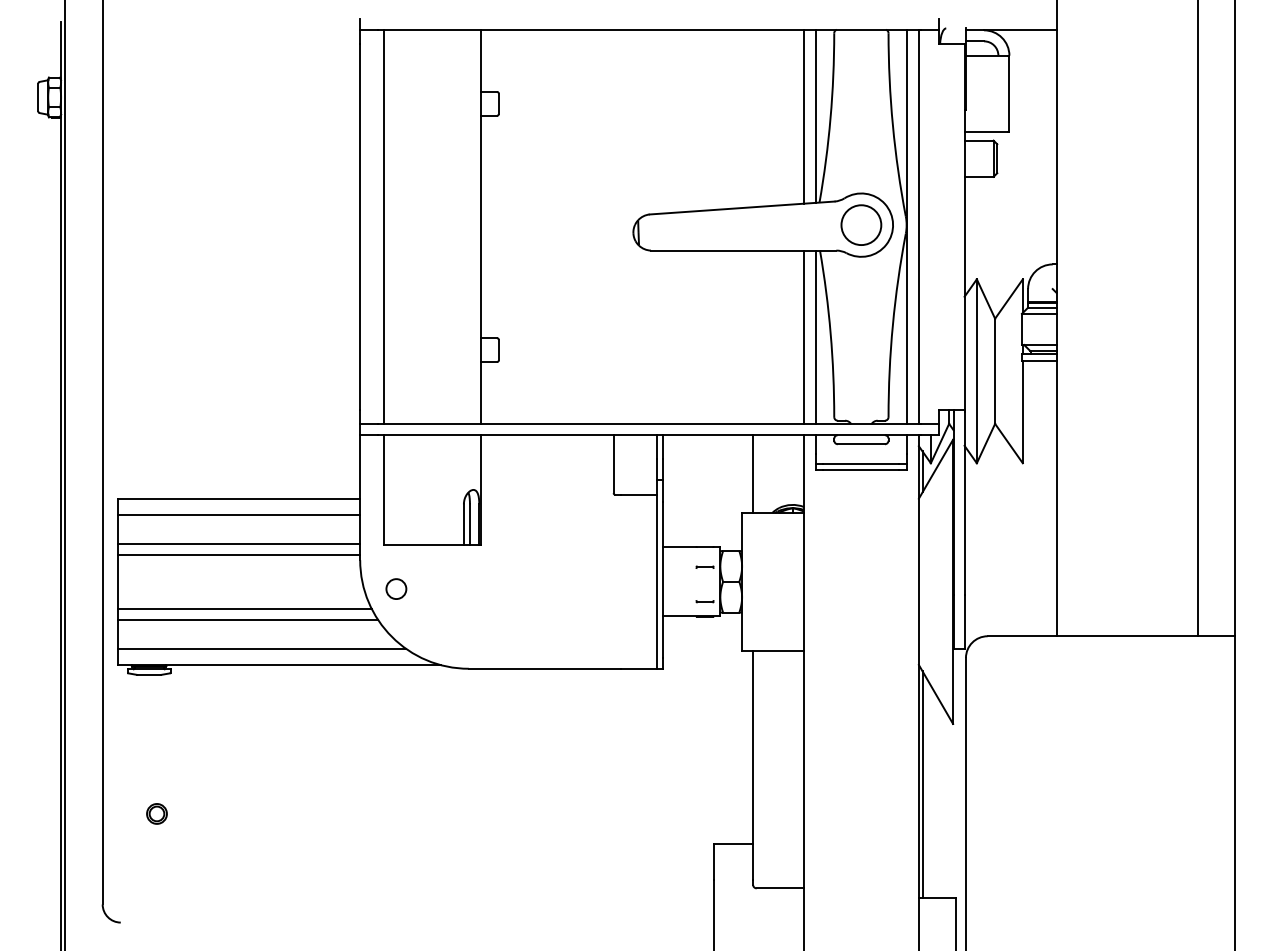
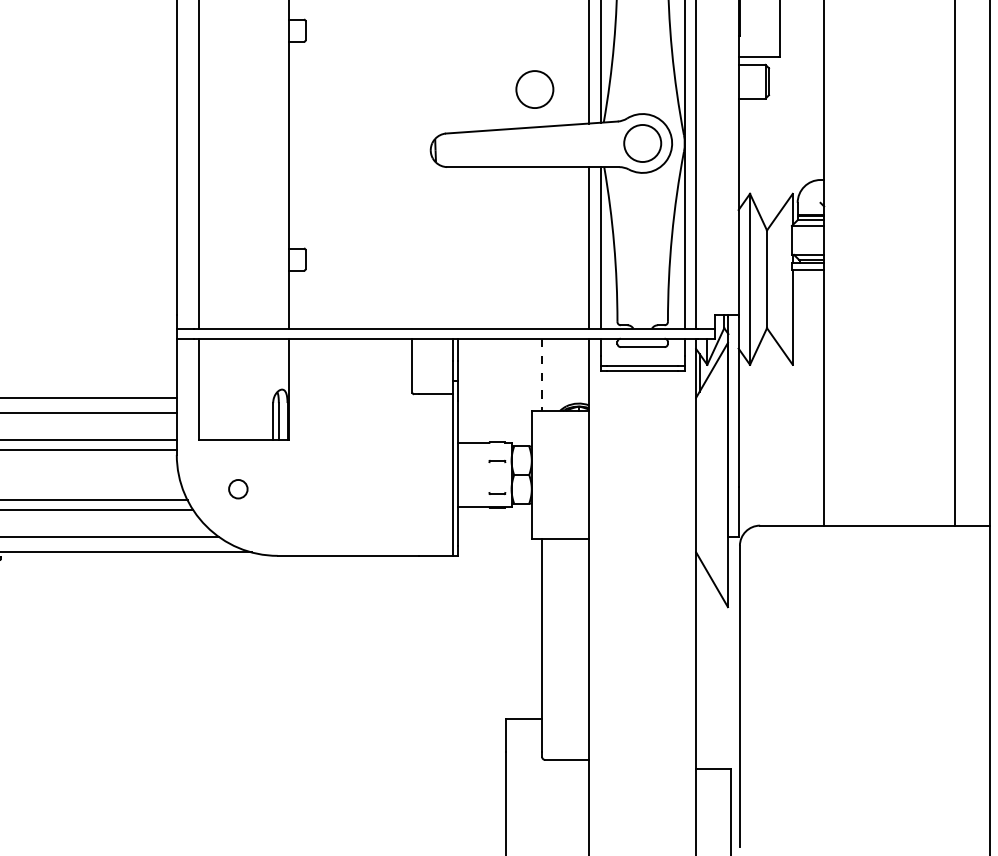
circle: (745, 166) -> (534, 88), added
line: (753, 474) -> (542, 375), solid -> dashed
circle: (396, 588) -> (238, 488), moved
line: (922, 784) -> (699, 663), removed

